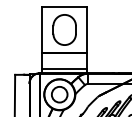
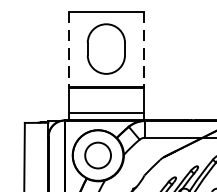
line: (42, 30) -> (69, 49), solid -> dashed
line: (87, 30) -> (143, 49), solid -> dashed

